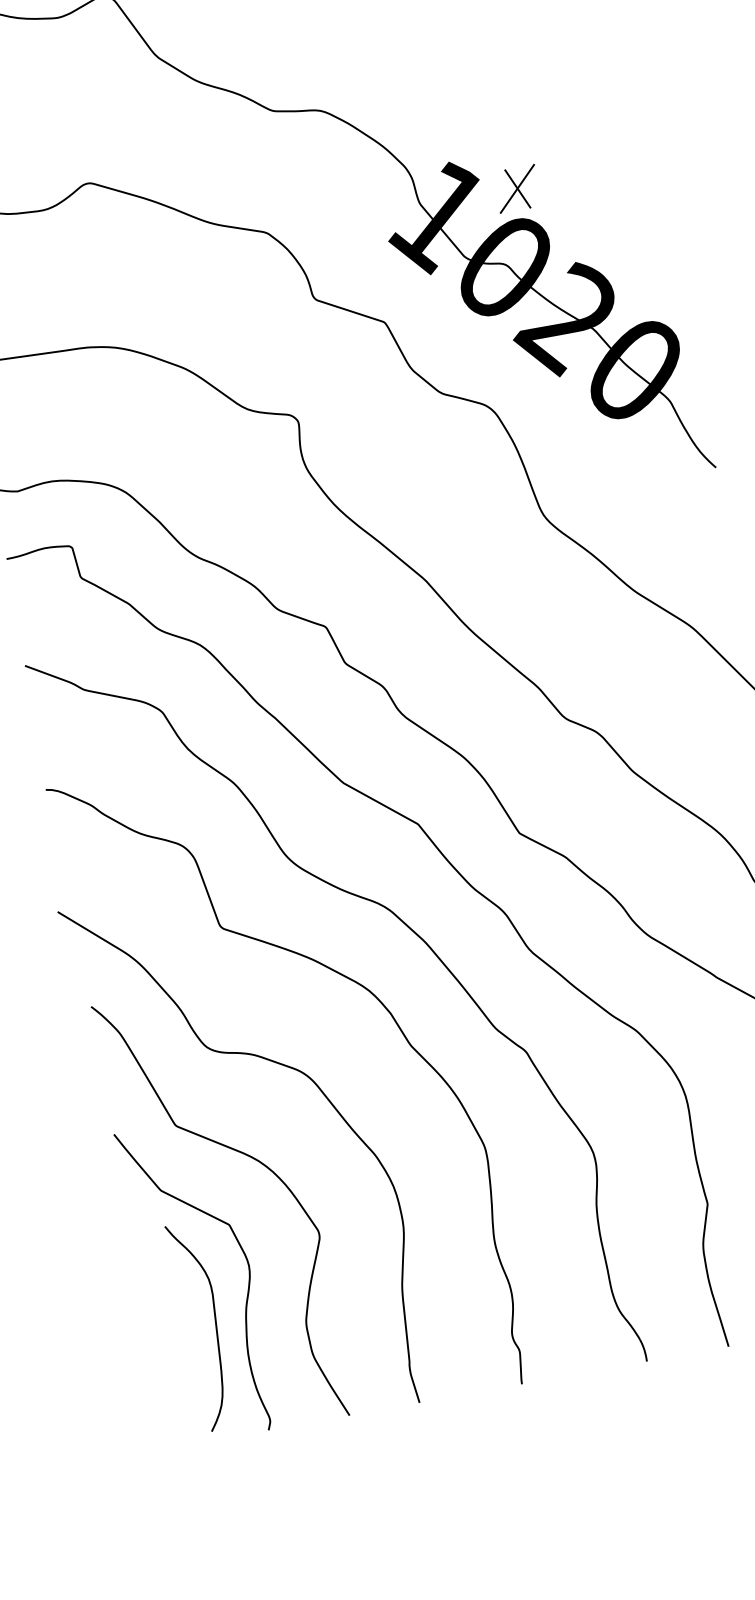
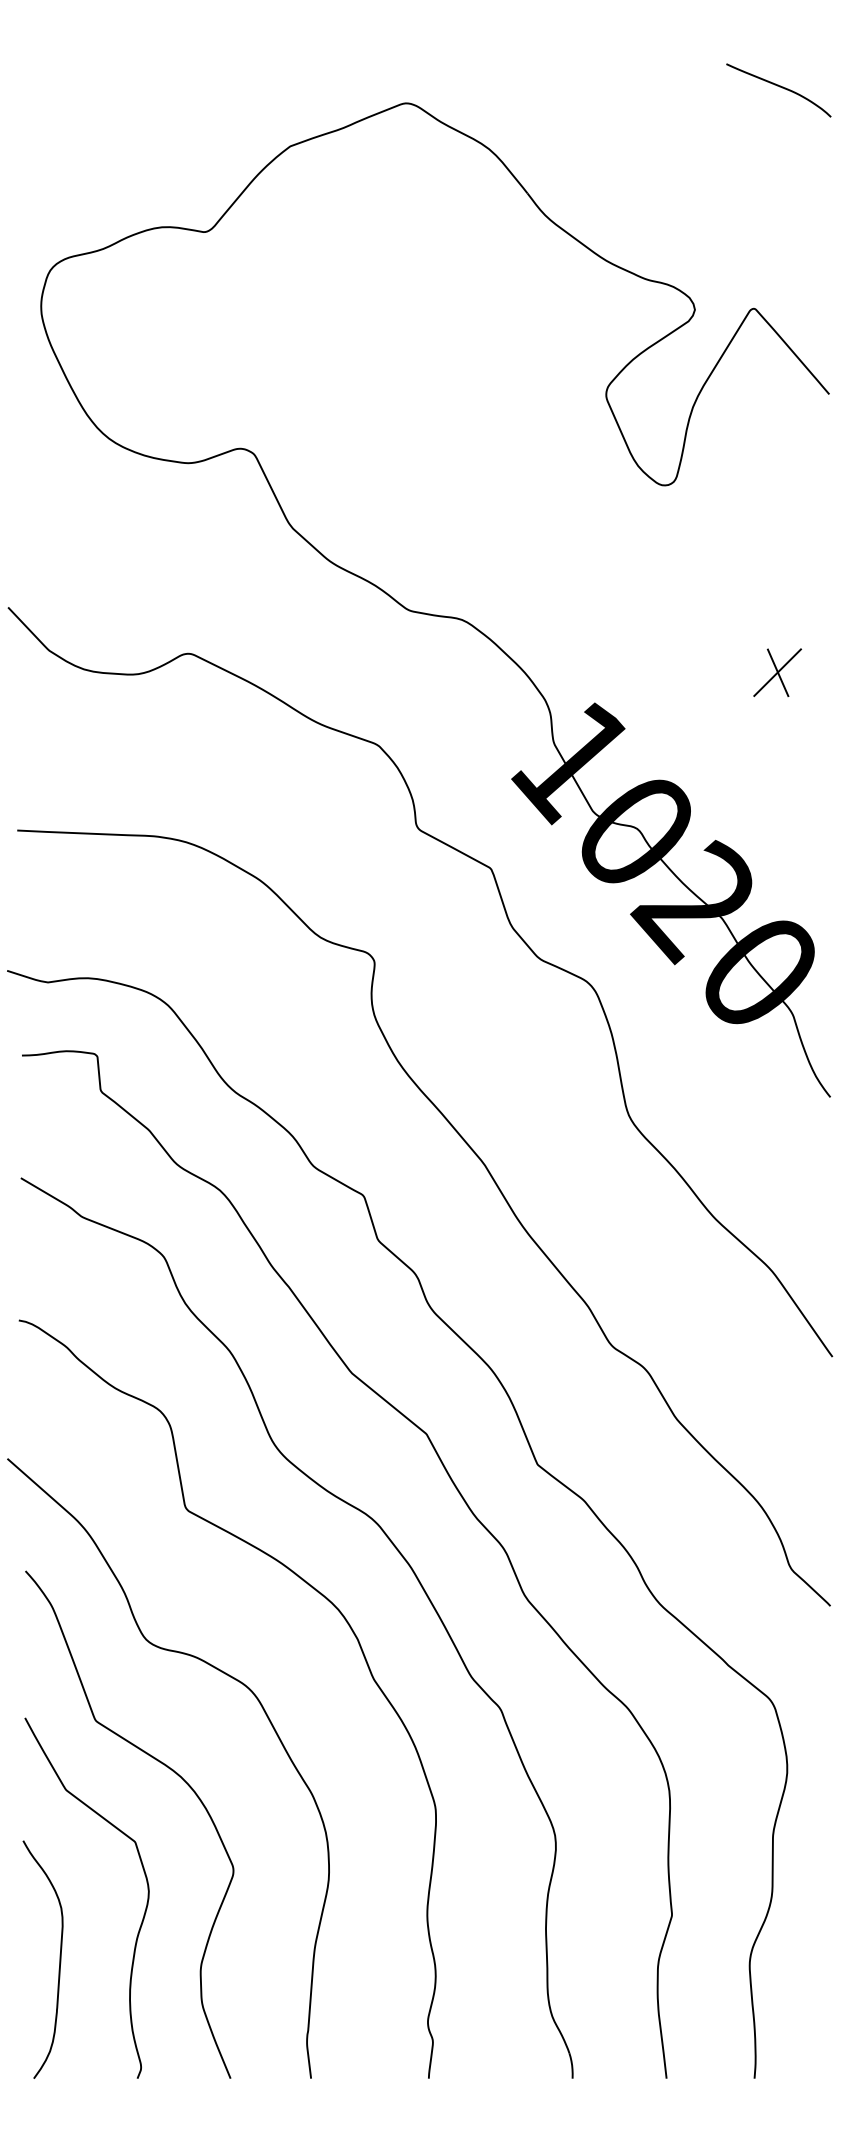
part: (517, 188) -> (777, 672), moved
curve: (215, 1324) -> (59, 1959), moved

